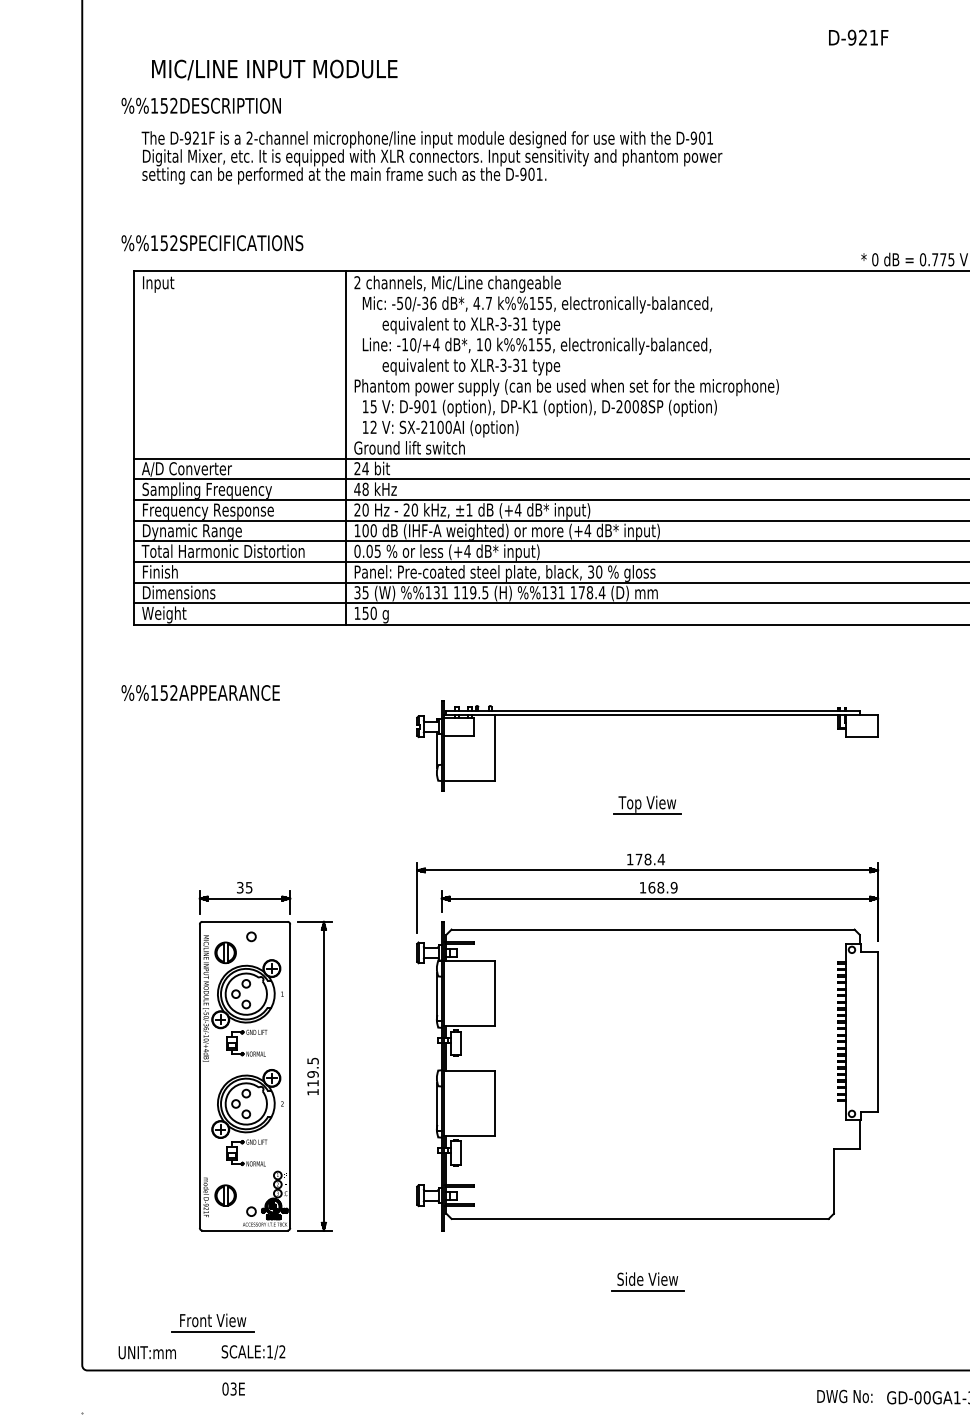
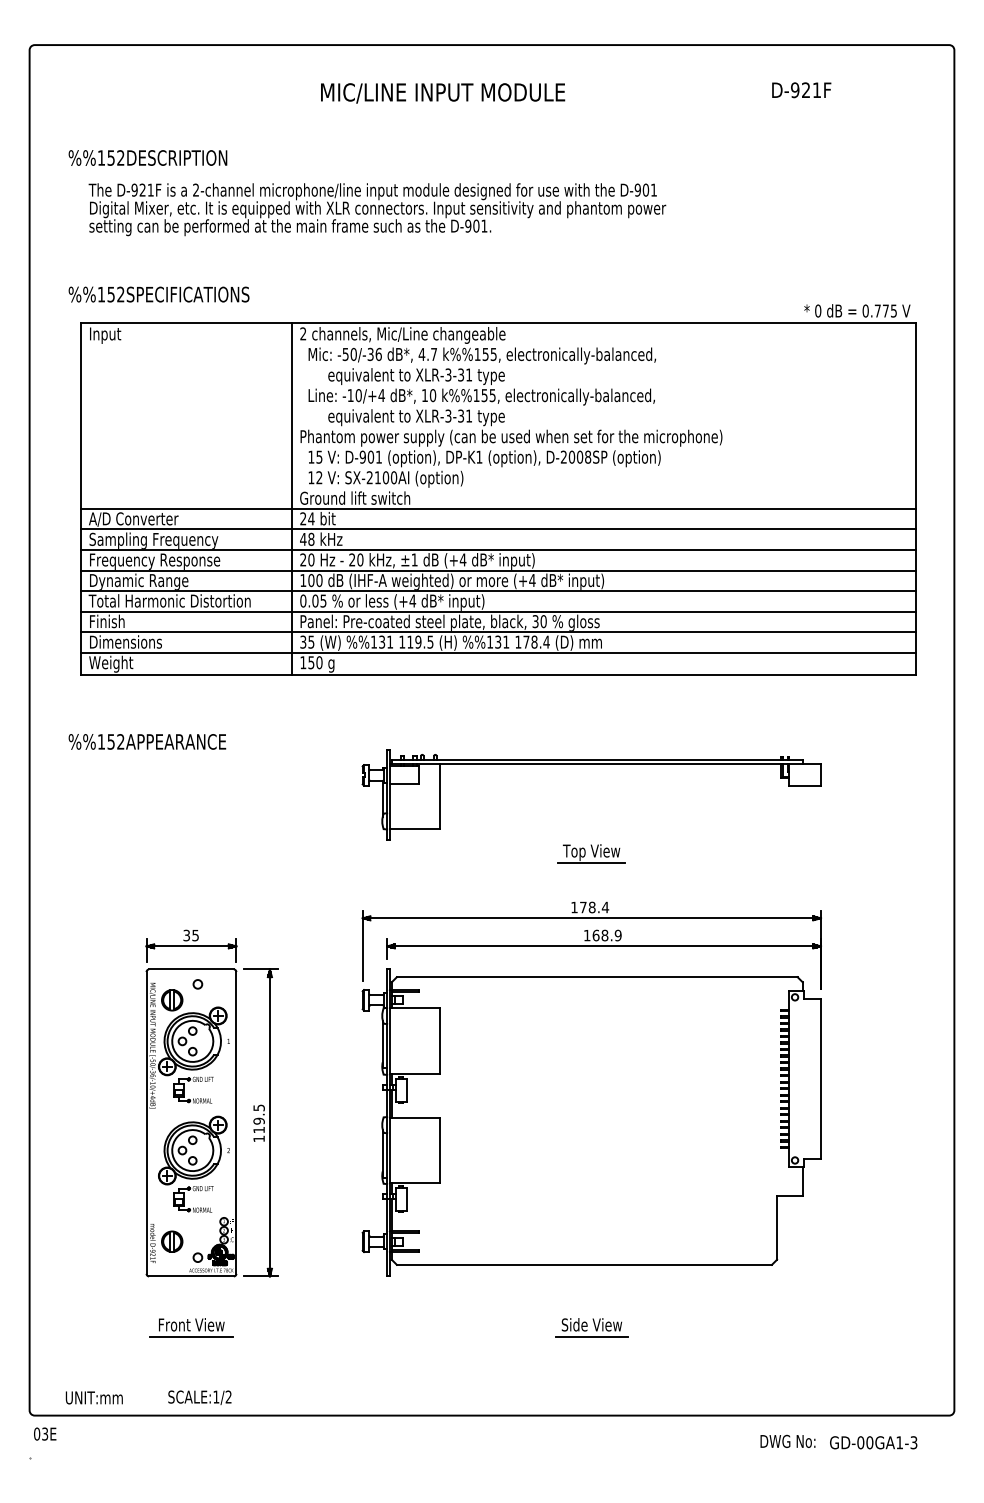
text: (275, 70) -> (443, 93), moved
part: (212, 1323) -> (191, 1327), moved
text: (233, 1388) -> (45, 1433), moved

